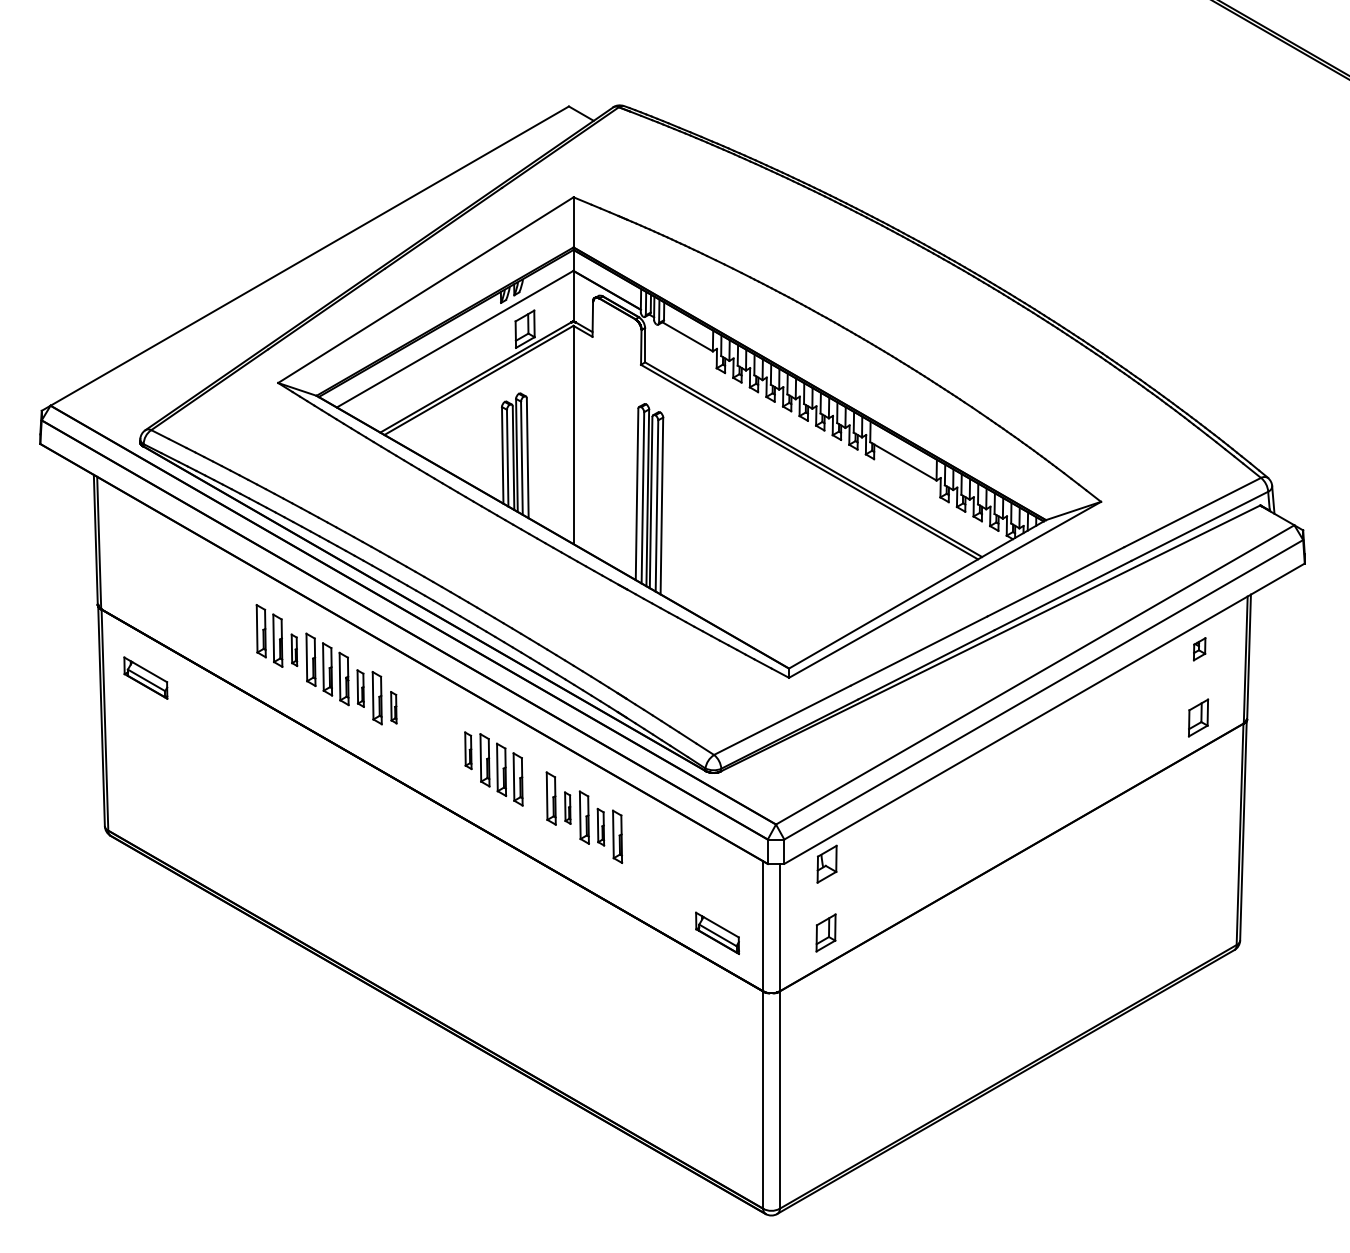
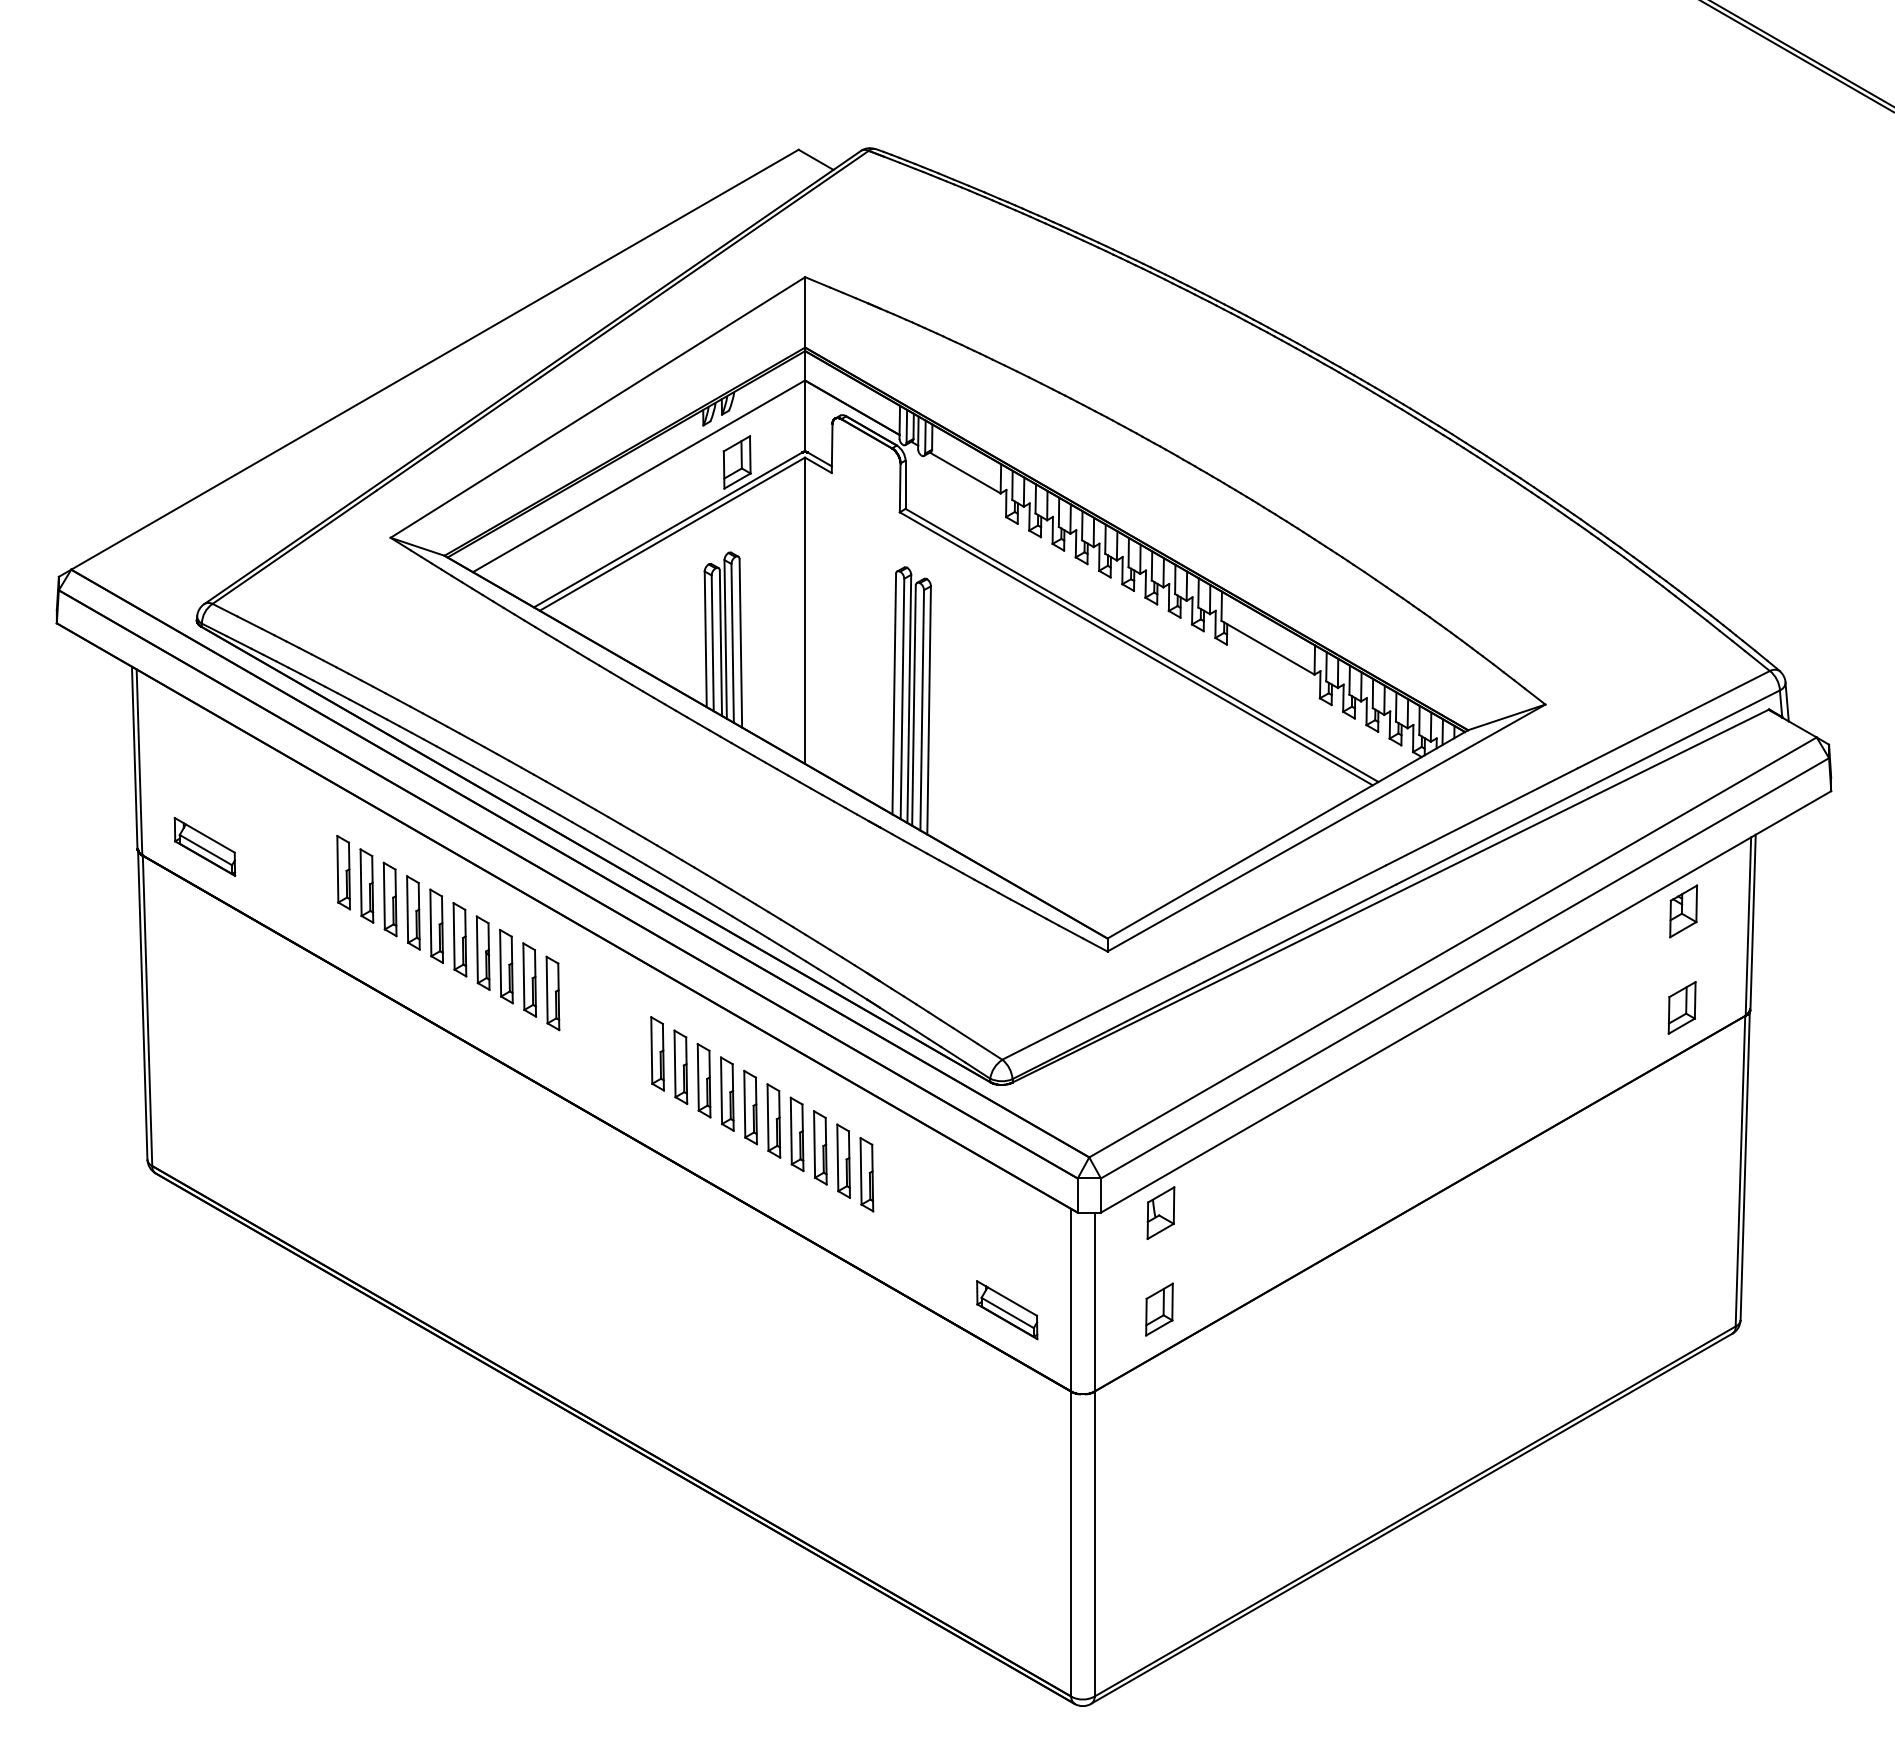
part: (244, 621) -> (343, 872), added
part: (1199, 649) -> (1683, 911), size x1.67
part: (294, 650) -> (413, 912), size x1.67
part: (145, 677) -> (204, 846), moved
part: (360, 688) -> (506, 966), size x1.43
part: (393, 707) -> (552, 993), size x1.67
part: (468, 750) -> (657, 1053), size x1.43
part: (534, 788) -> (750, 1107), added
part: (567, 808) -> (796, 1134), size x1.67
part: (600, 826) -> (843, 1160), size x1.43

